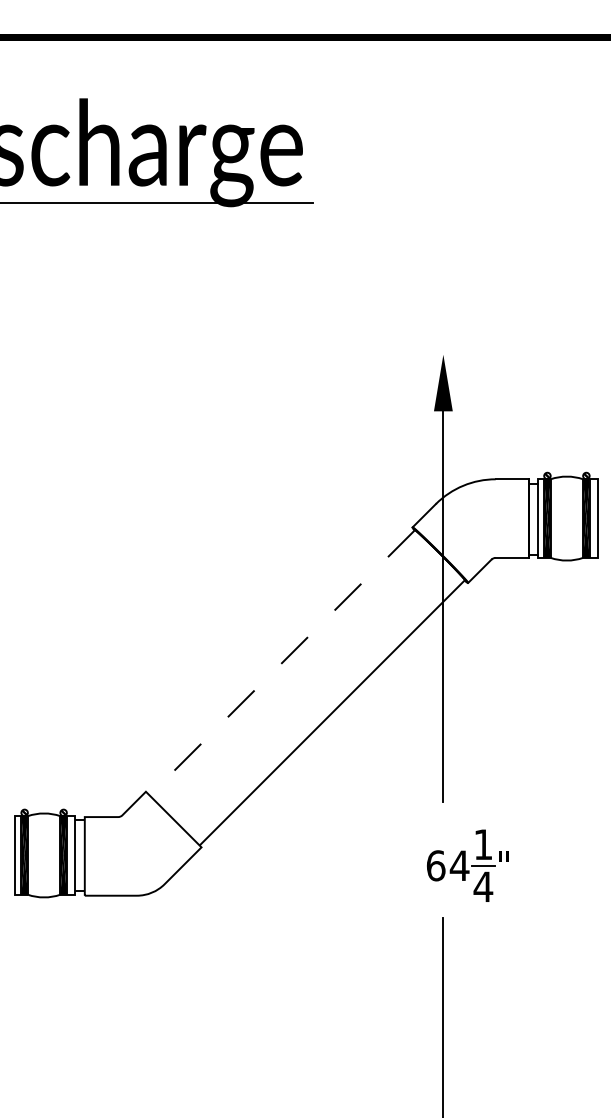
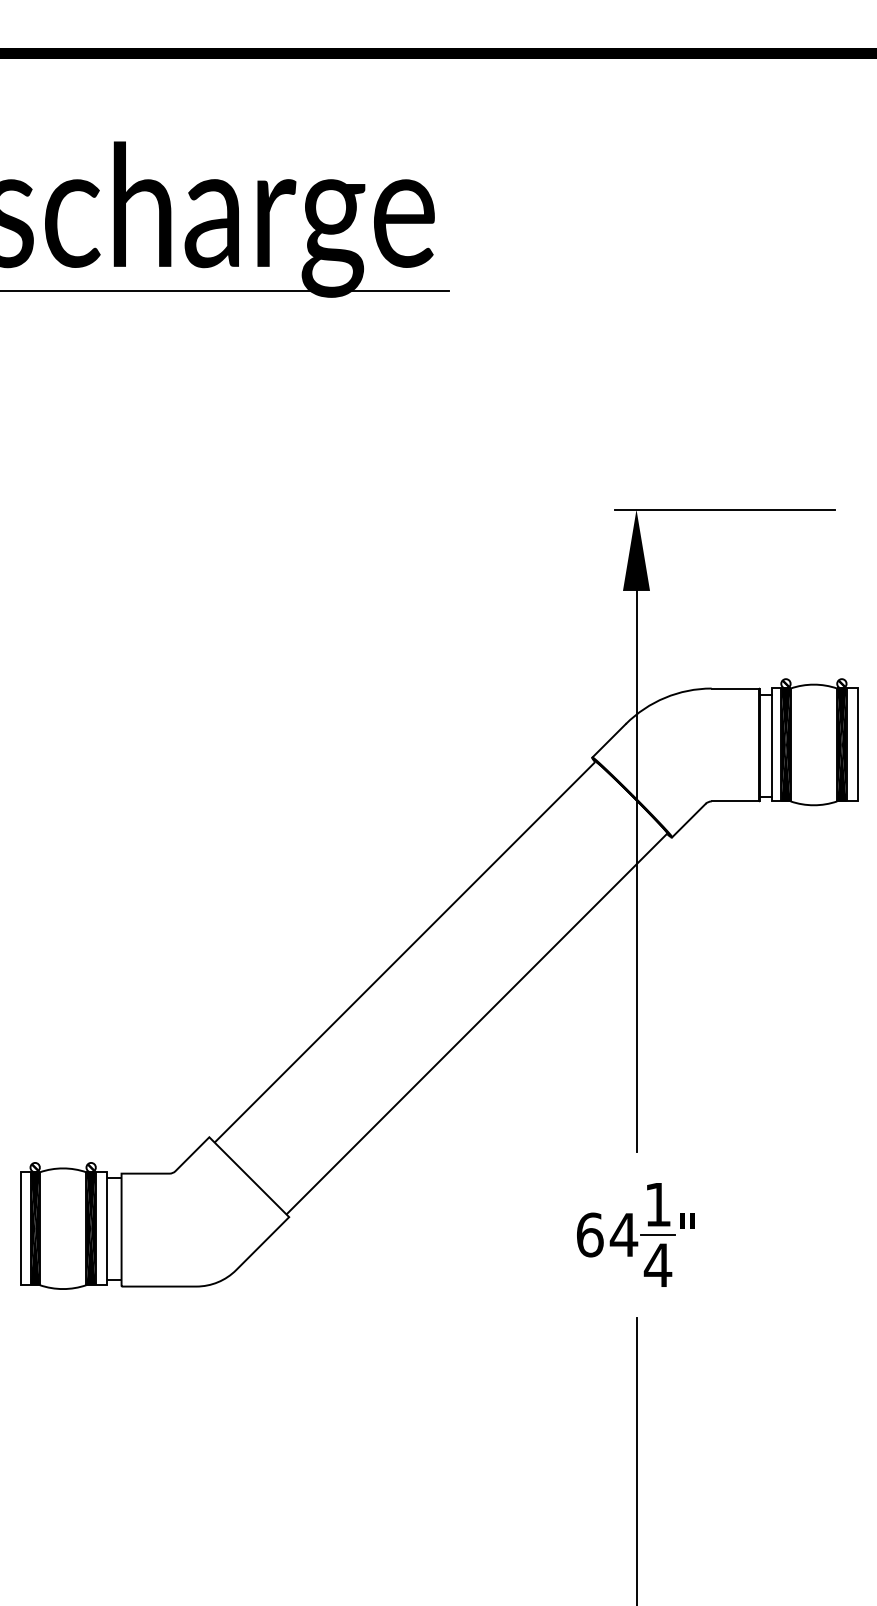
line: (504, 354) -> (724, 509), added
line: (281, 663) -> (404, 953), dashed -> solid
part: (467, 865) -> (635, 1234), moved

